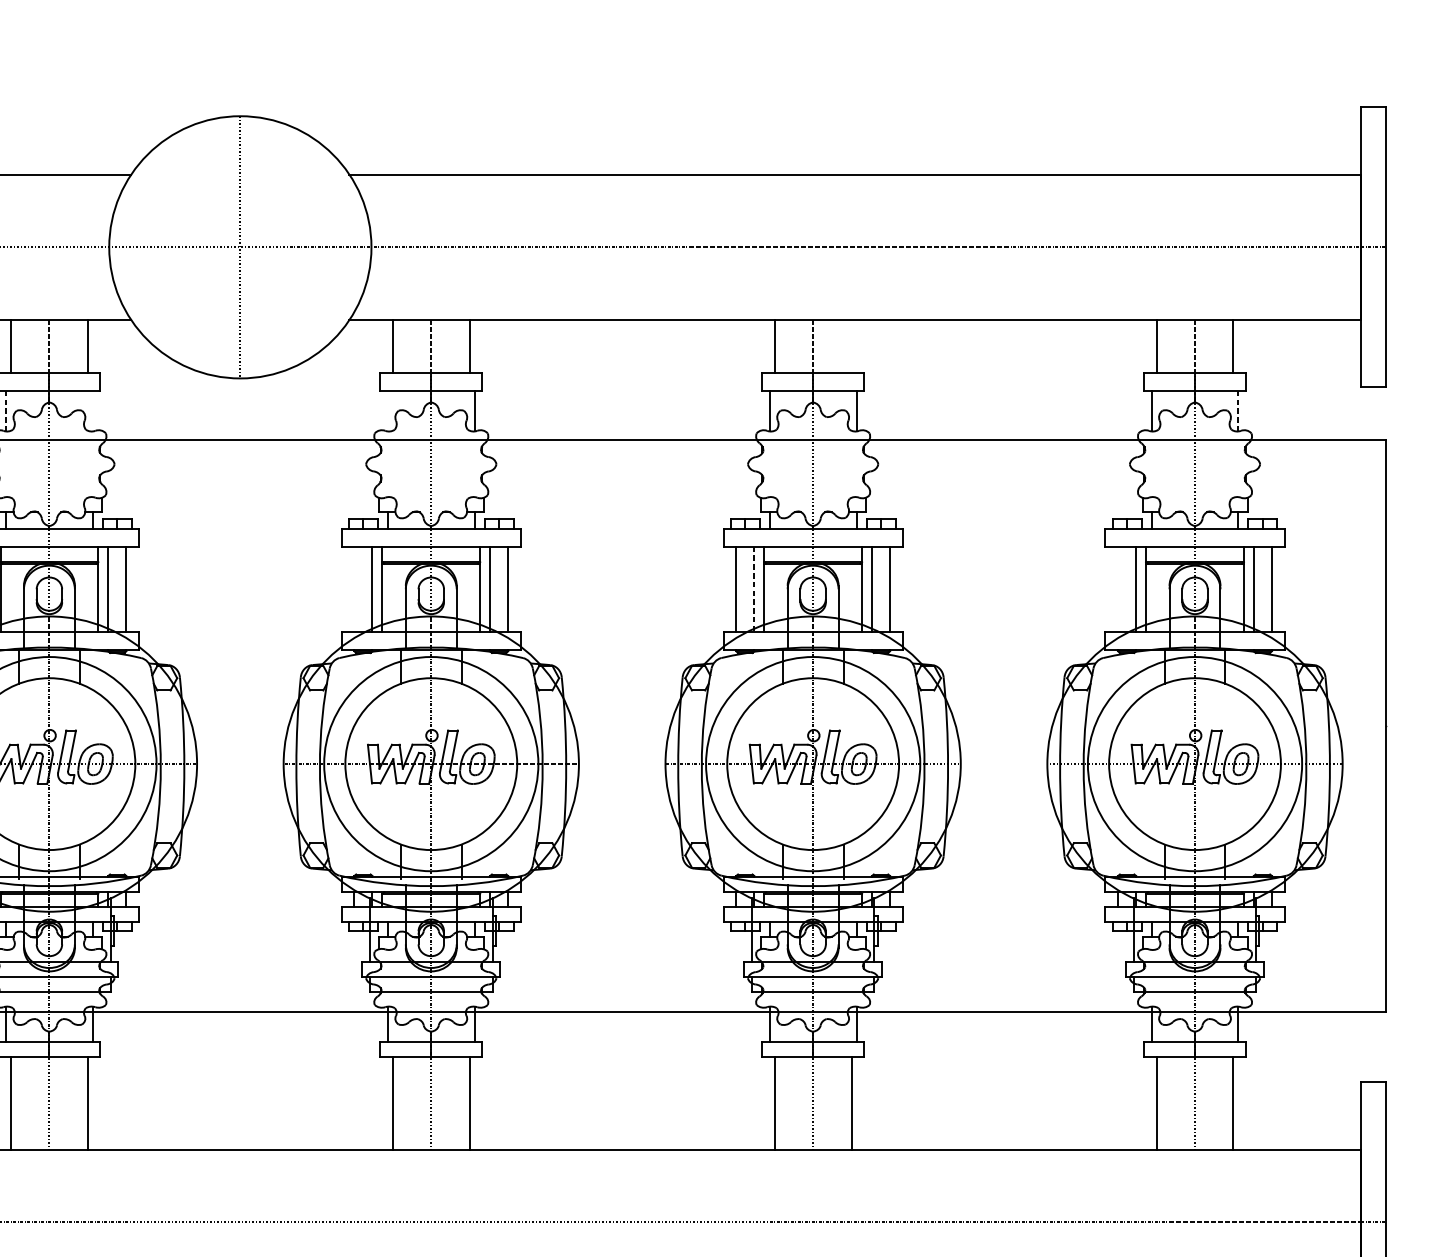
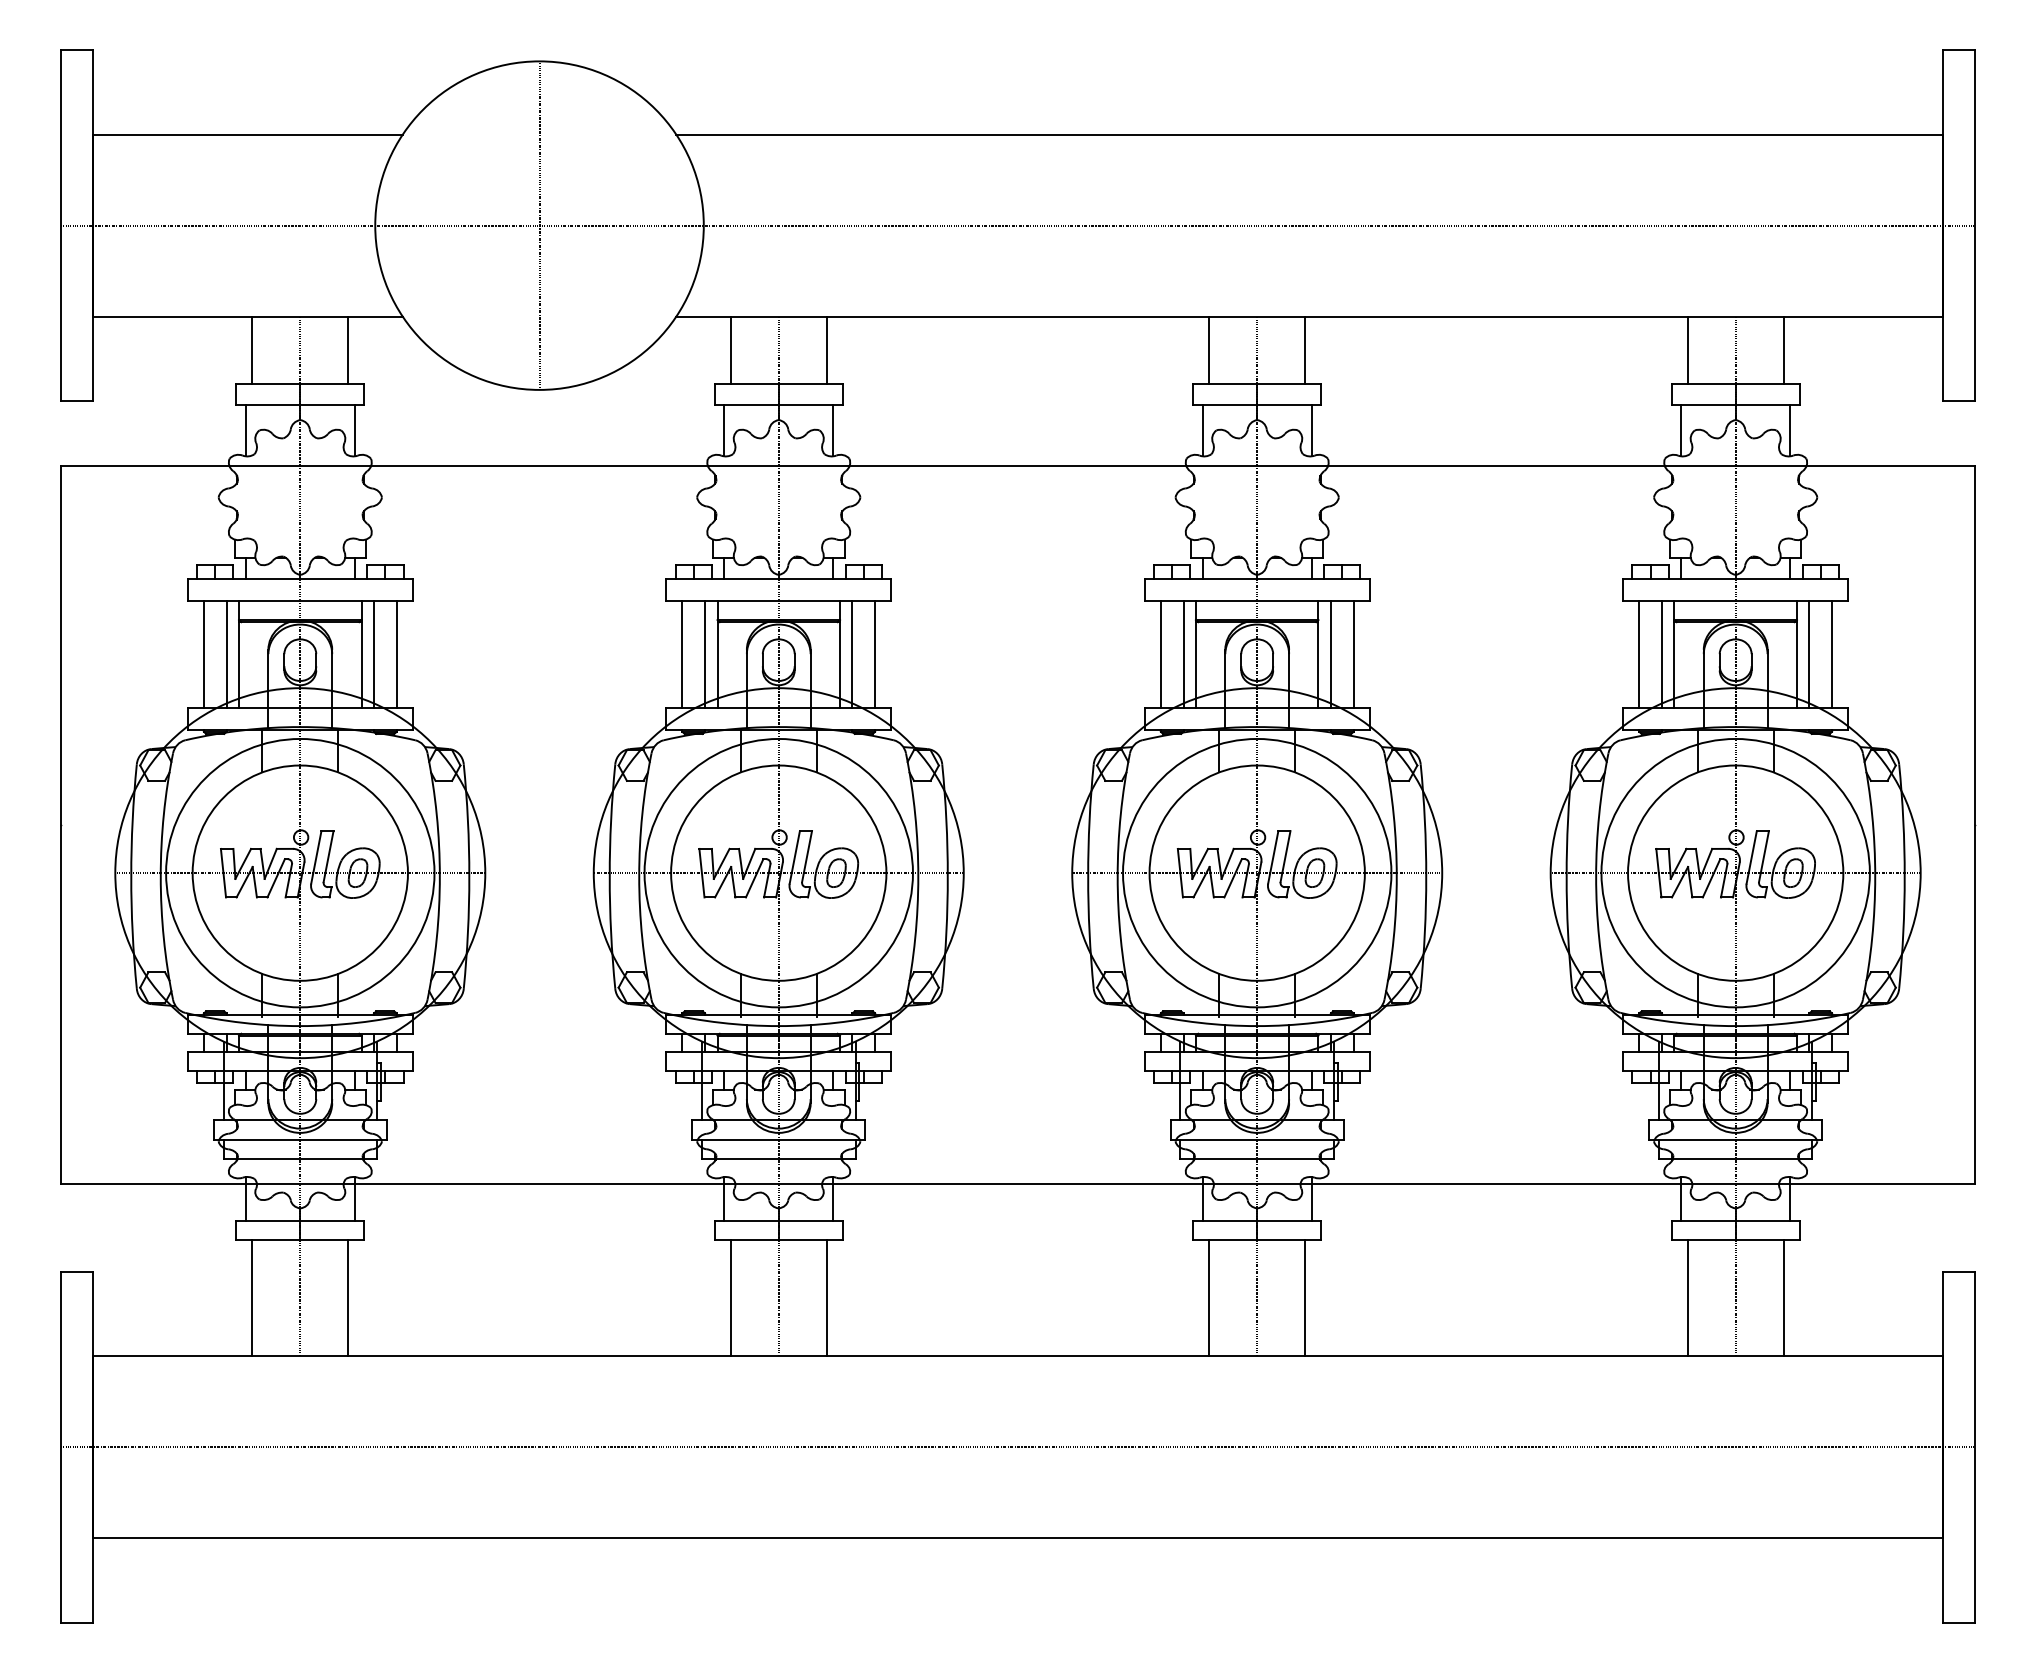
line: (851, 346) -> (1305, 349), added
line: (5, 410) -> (245, 430), dashed -> solid
line: (92, 410) -> (354, 430), added
line: (387, 410) -> (724, 430), added
line: (1238, 410) -> (1790, 430), dashed -> solid
line: (354, 589) -> (682, 654), added
line: (754, 589) -> (1183, 654), dashed -> solid
line: (1118, 589) -> (1639, 654), added

